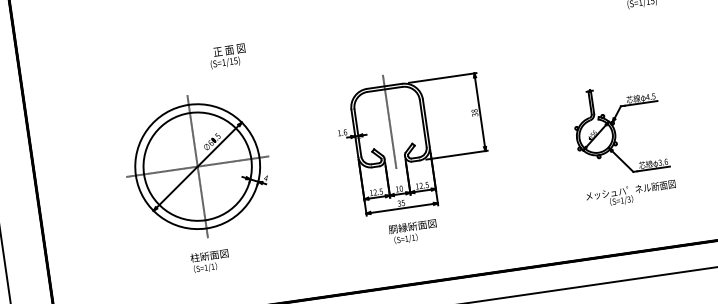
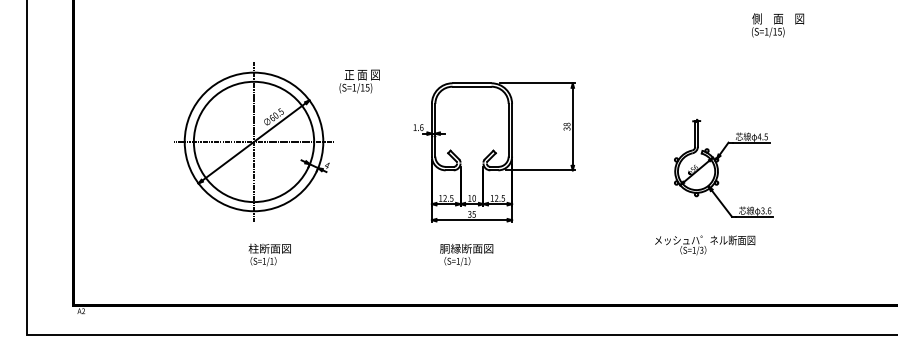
text: (227, 56) -> (359, 81), moved
line: (390, 122) -> (472, 123), removed
text: (631, 194) -> (705, 245), moved
text: (413, 231) -> (466, 254), moved
text: (209, 260) -> (269, 254), moved

